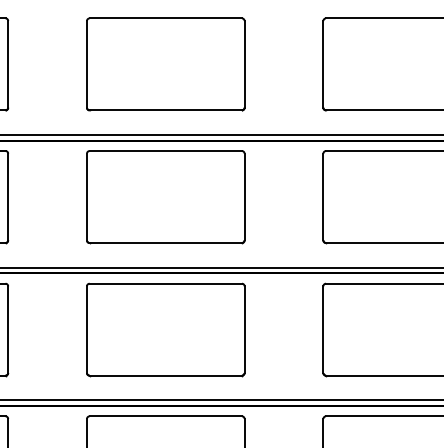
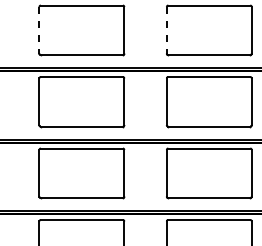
line: (87, 64) -> (39, 30), solid -> dashed
line: (322, 64) -> (166, 30), solid -> dashed

